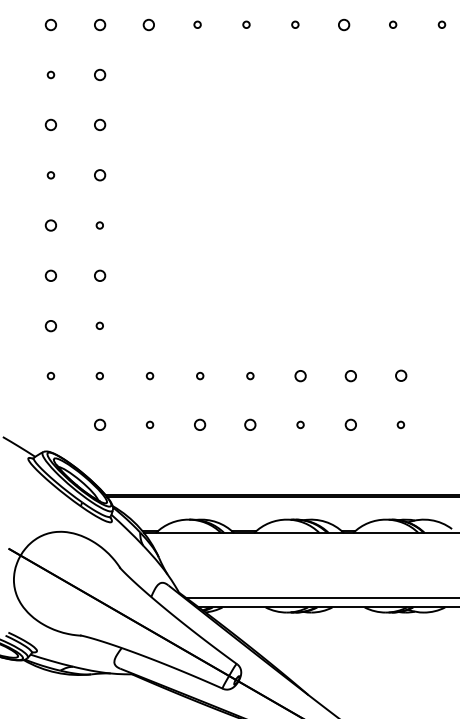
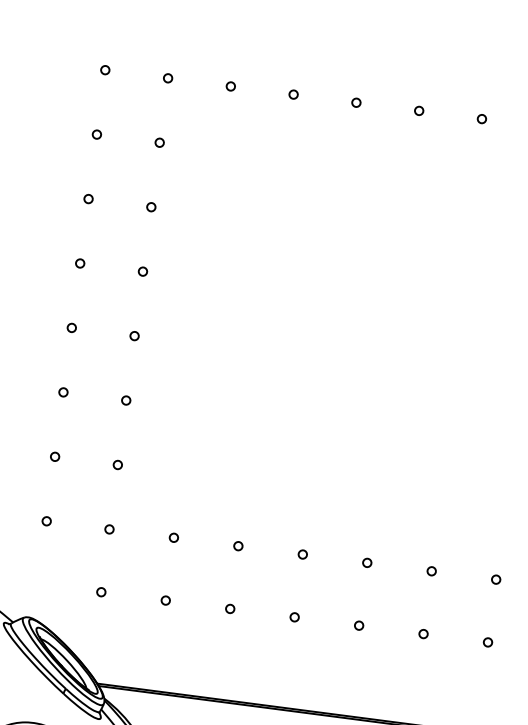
circle: (50, 24) -> (104, 69), size x0.62
circle: (99, 24) -> (167, 77), size x0.62
circle: (148, 24) -> (230, 86), size x0.62
circle: (344, 24) -> (482, 118), size x0.62
circle: (99, 74) -> (159, 142), size x0.62
circle: (50, 125) -> (87, 199), size x0.62
circle: (99, 125) -> (150, 207), size x0.62
circle: (99, 175) -> (142, 271), size x0.62
circle: (50, 225) -> (71, 327), size x0.62
circle: (50, 275) -> (62, 392), size x0.62
circle: (99, 275) -> (125, 400), size x0.62
circle: (50, 325) -> (54, 456), size x0.62
circle: (300, 375) -> (367, 562), size x0.62
circle: (350, 375) -> (431, 570), size x0.62
circle: (400, 376) -> (495, 580), size x0.62
circle: (99, 424) -> (100, 591), size x0.62
circle: (200, 424) -> (230, 608), size x0.62
circle: (250, 424) -> (294, 616), size x0.62
circle: (350, 424) -> (423, 633), size x0.62

